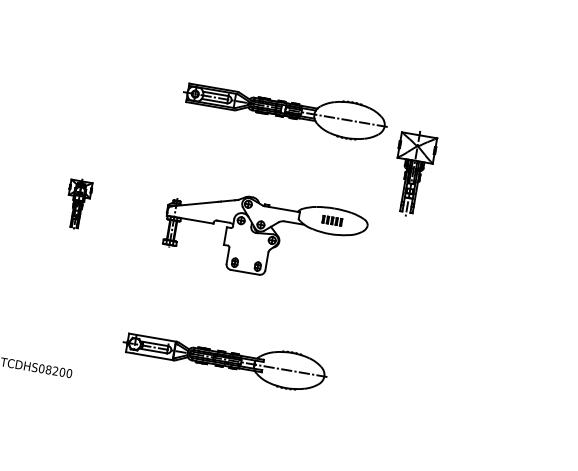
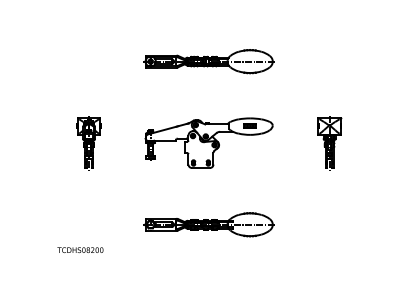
part: (412, 174) -> (329, 143), moved
part: (77, 204) -> (88, 143), size x1.67
part: (224, 359) -> (208, 224), moved

